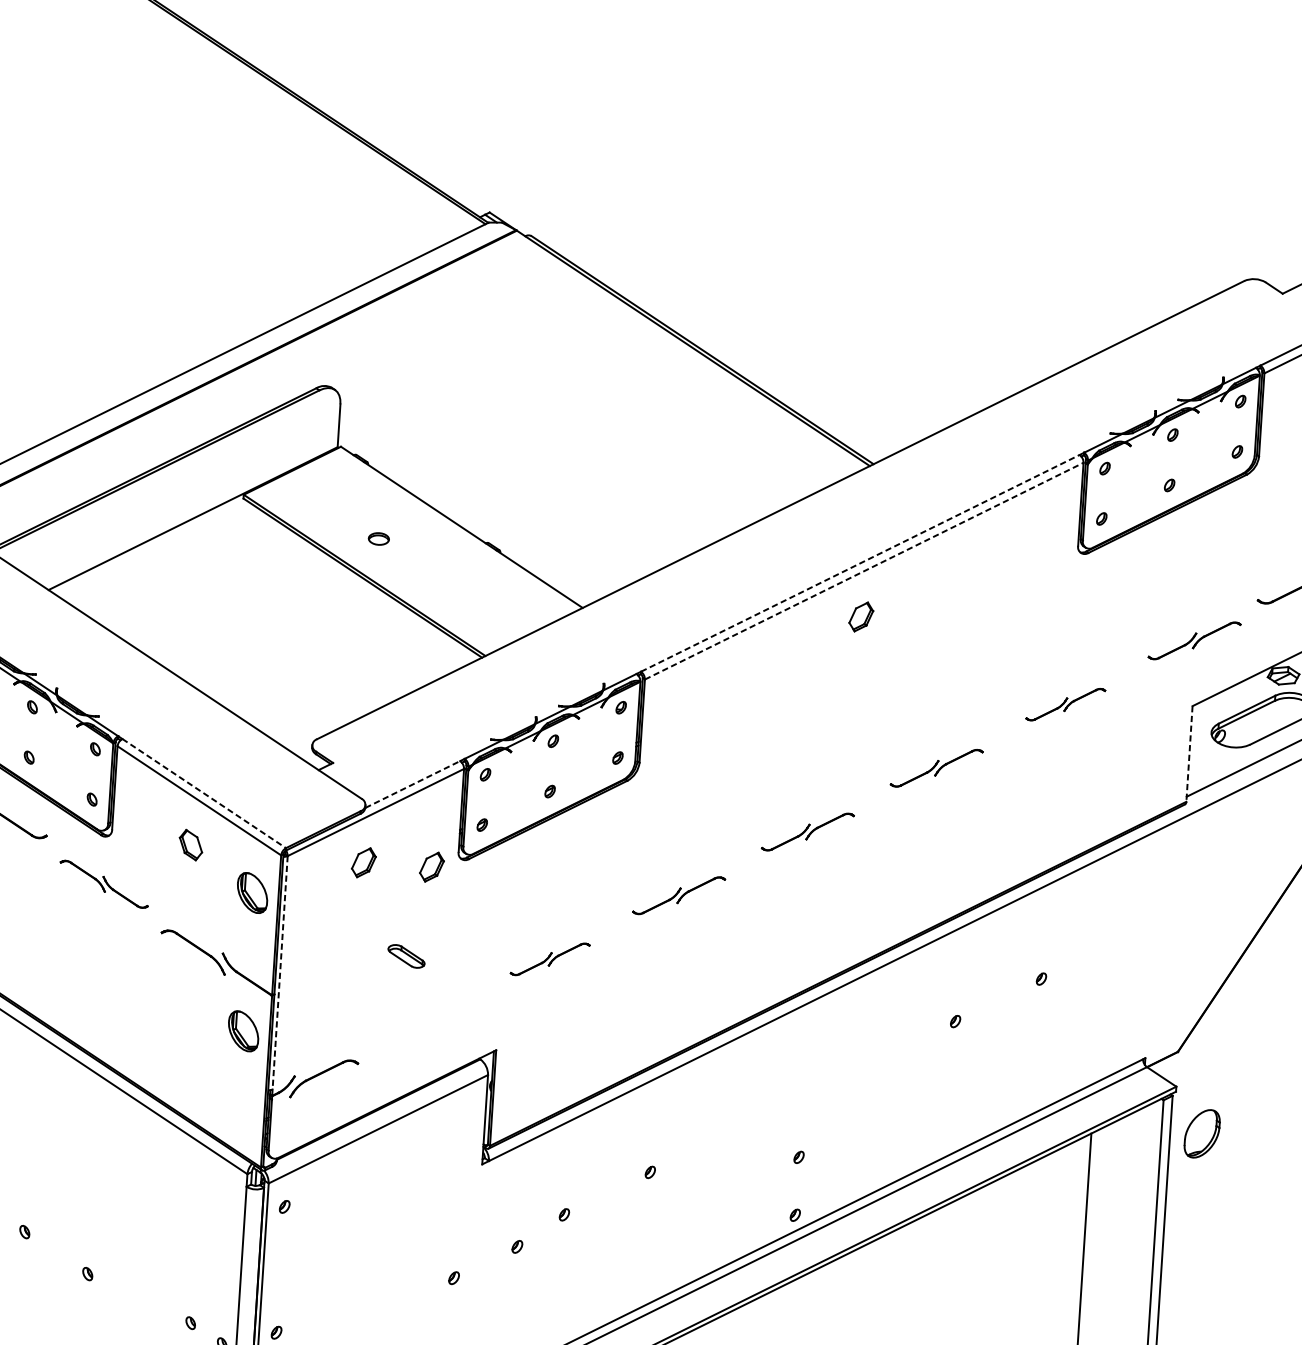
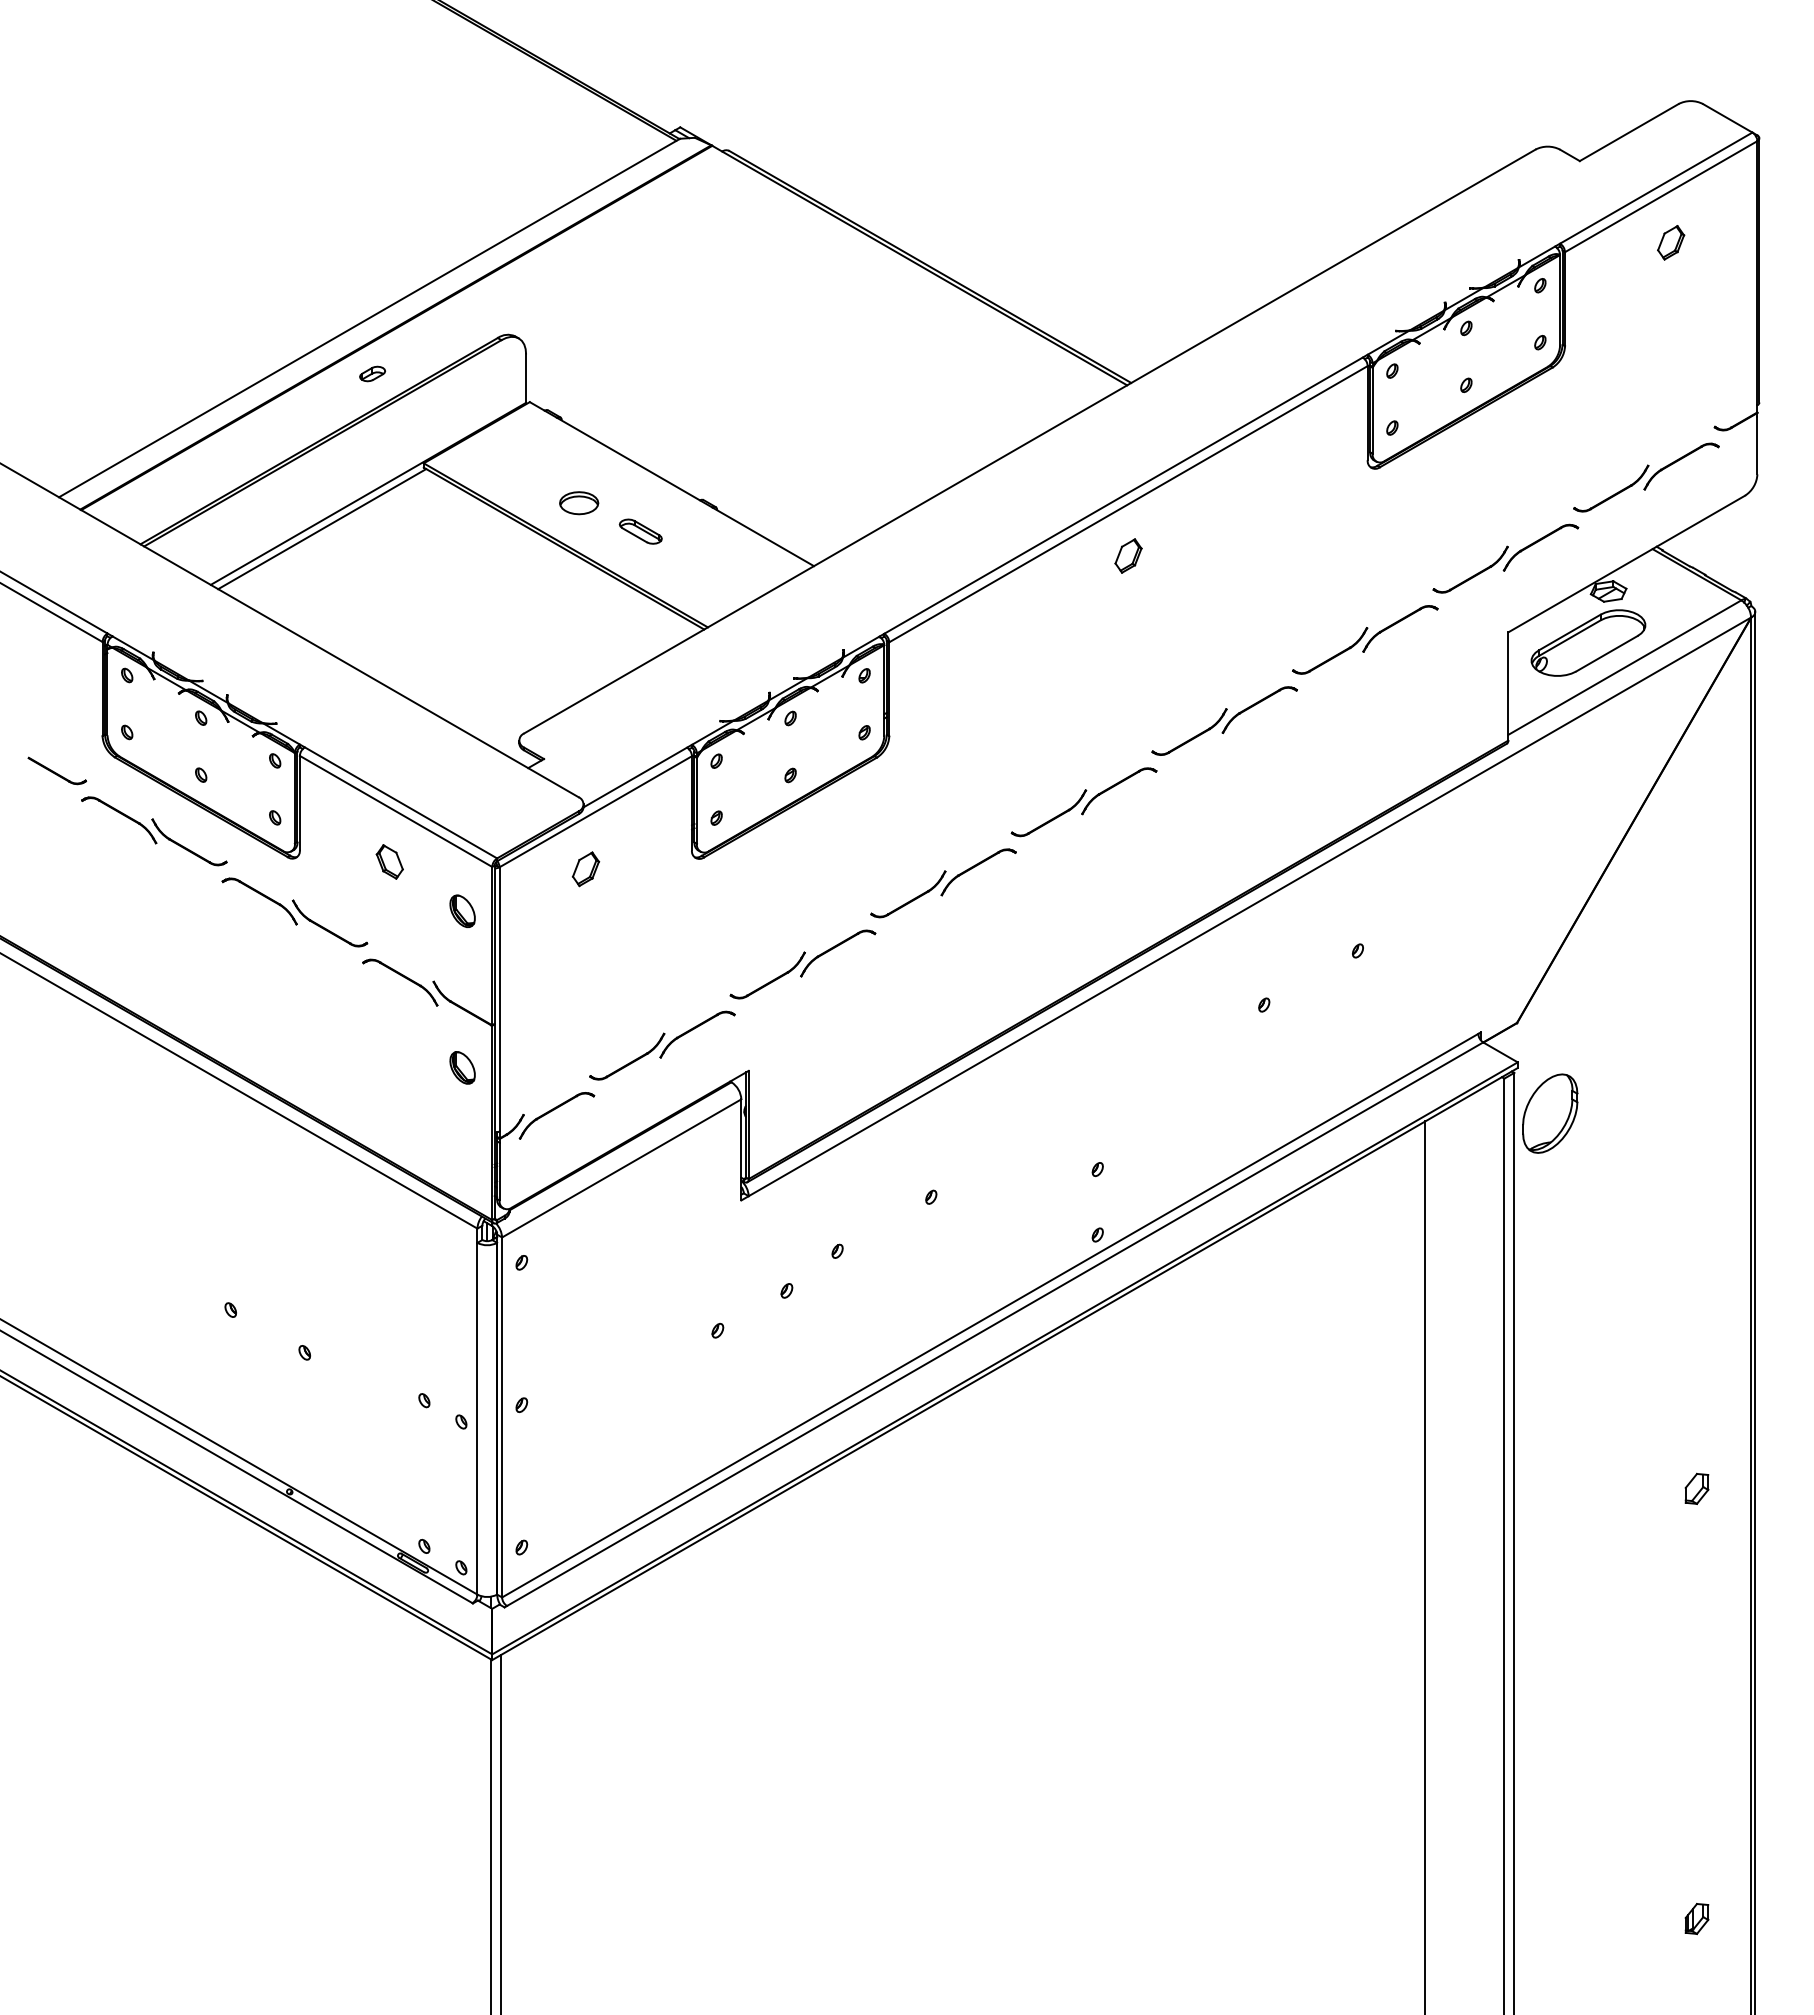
part: (203, 412) -> (372, 373), added
part: (379, 539) -> (579, 503), size x1.67
line: (150, 547) -> (322, 529), added
line: (861, 563) -> (1124, 495), dashed -> solid
line: (864, 570) -> (1128, 503), dashed -> solid
part: (1194, 640) -> (1505, 558), size x1.43
part: (1065, 704) -> (1365, 639), size x1.67
line: (1189, 754) -> (1508, 687), dashed -> solid
part: (936, 767) -> (1224, 720), size x1.43
line: (412, 784) -> (635, 777), dashed -> solid
line: (204, 794) -> (401, 803), dashed -> solid
part: (807, 832) -> (1083, 802), size x1.43
part: (431, 867) -> (662, 869), removed
part: (103, 884) -> (294, 912), size x1.43
part: (252, 892) -> (462, 910), size x0.71
part: (679, 895) -> (943, 883), size x1.43
part: (406, 956) -> (640, 531), moved
part: (549, 959) -> (802, 964), size x1.67
line: (280, 972) -> (499, 999), dashed -> solid
part: (421, 1022) -> (662, 1045), added
part: (243, 1030) -> (462, 1067), size x0.71
part: (1202, 1133) -> (1550, 1113), size x1.43

